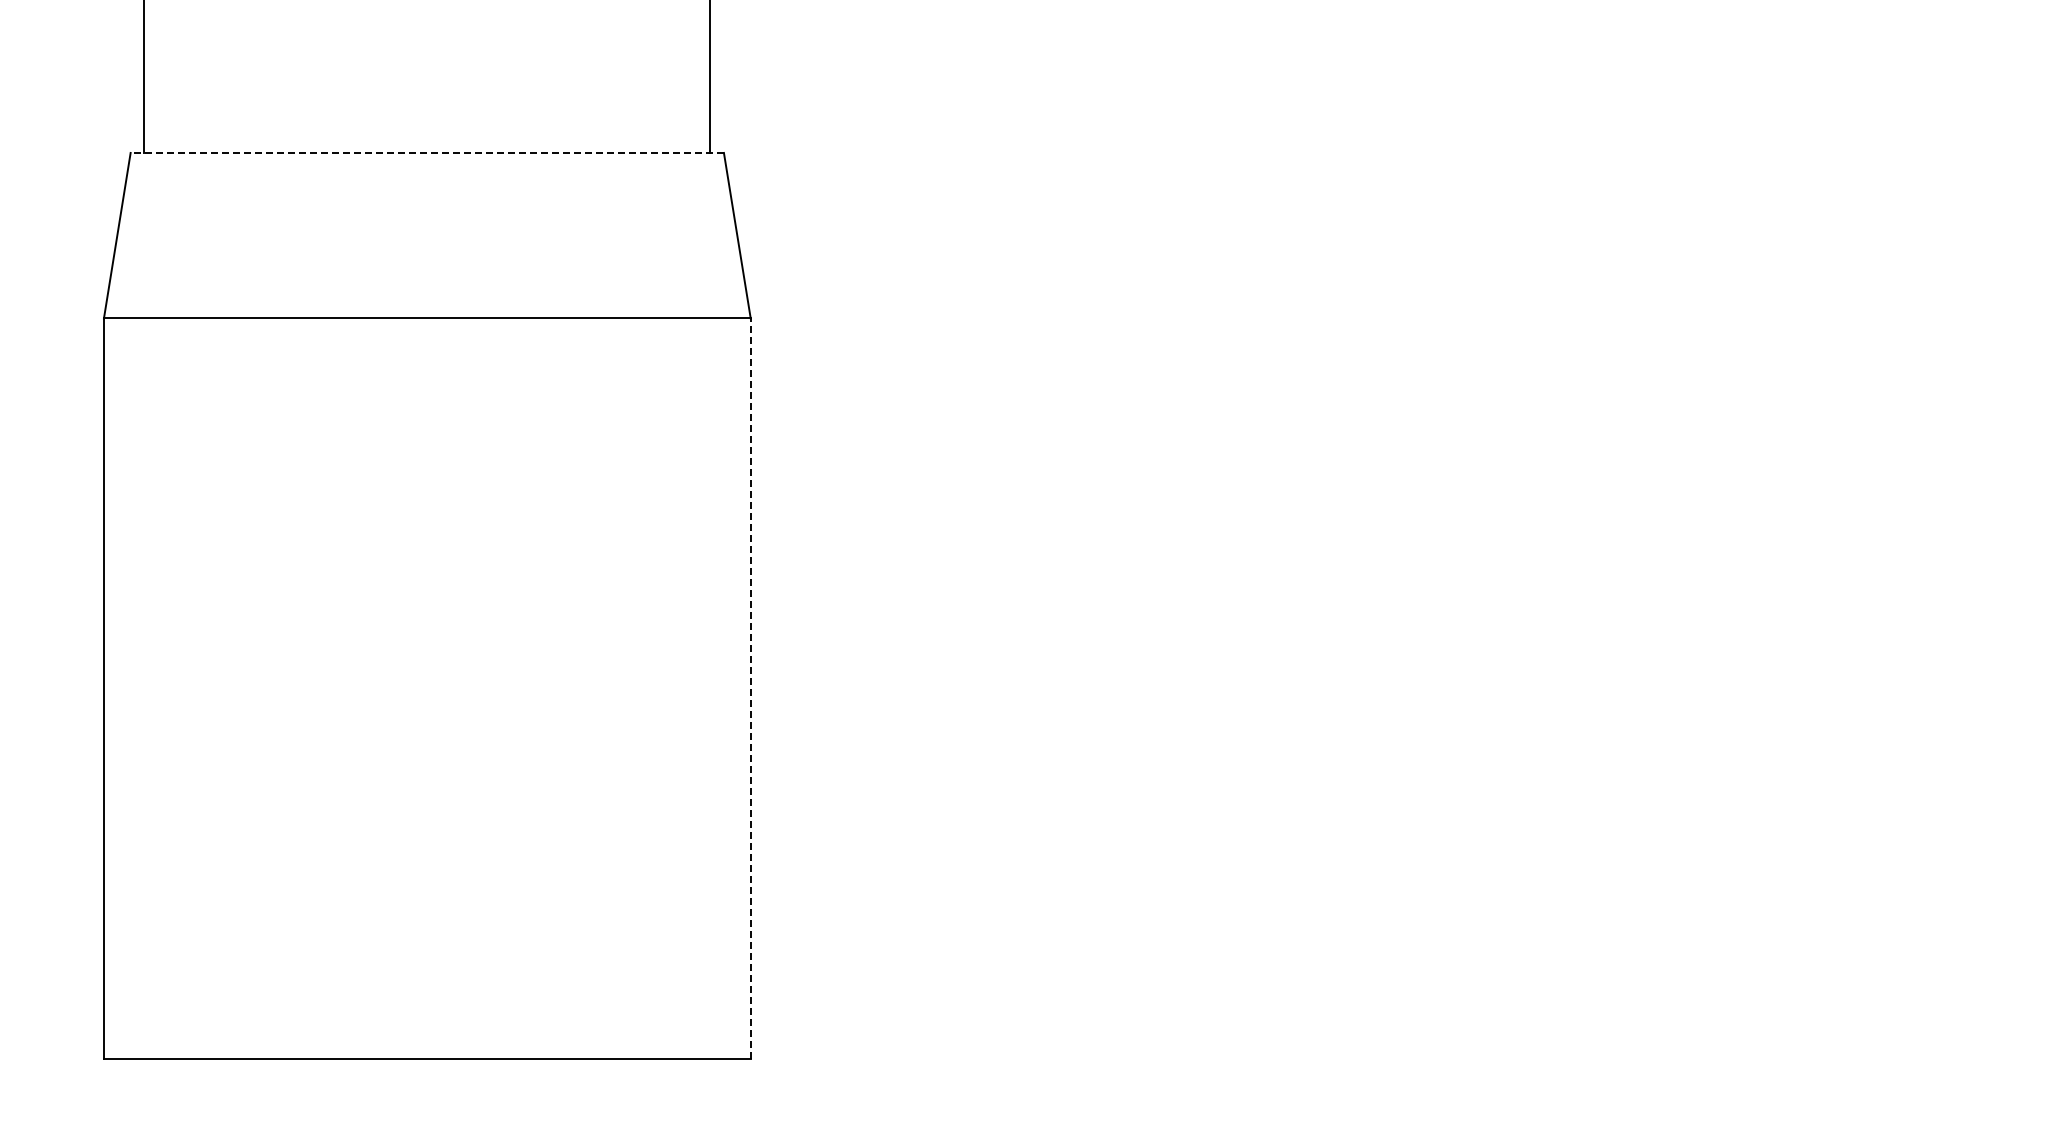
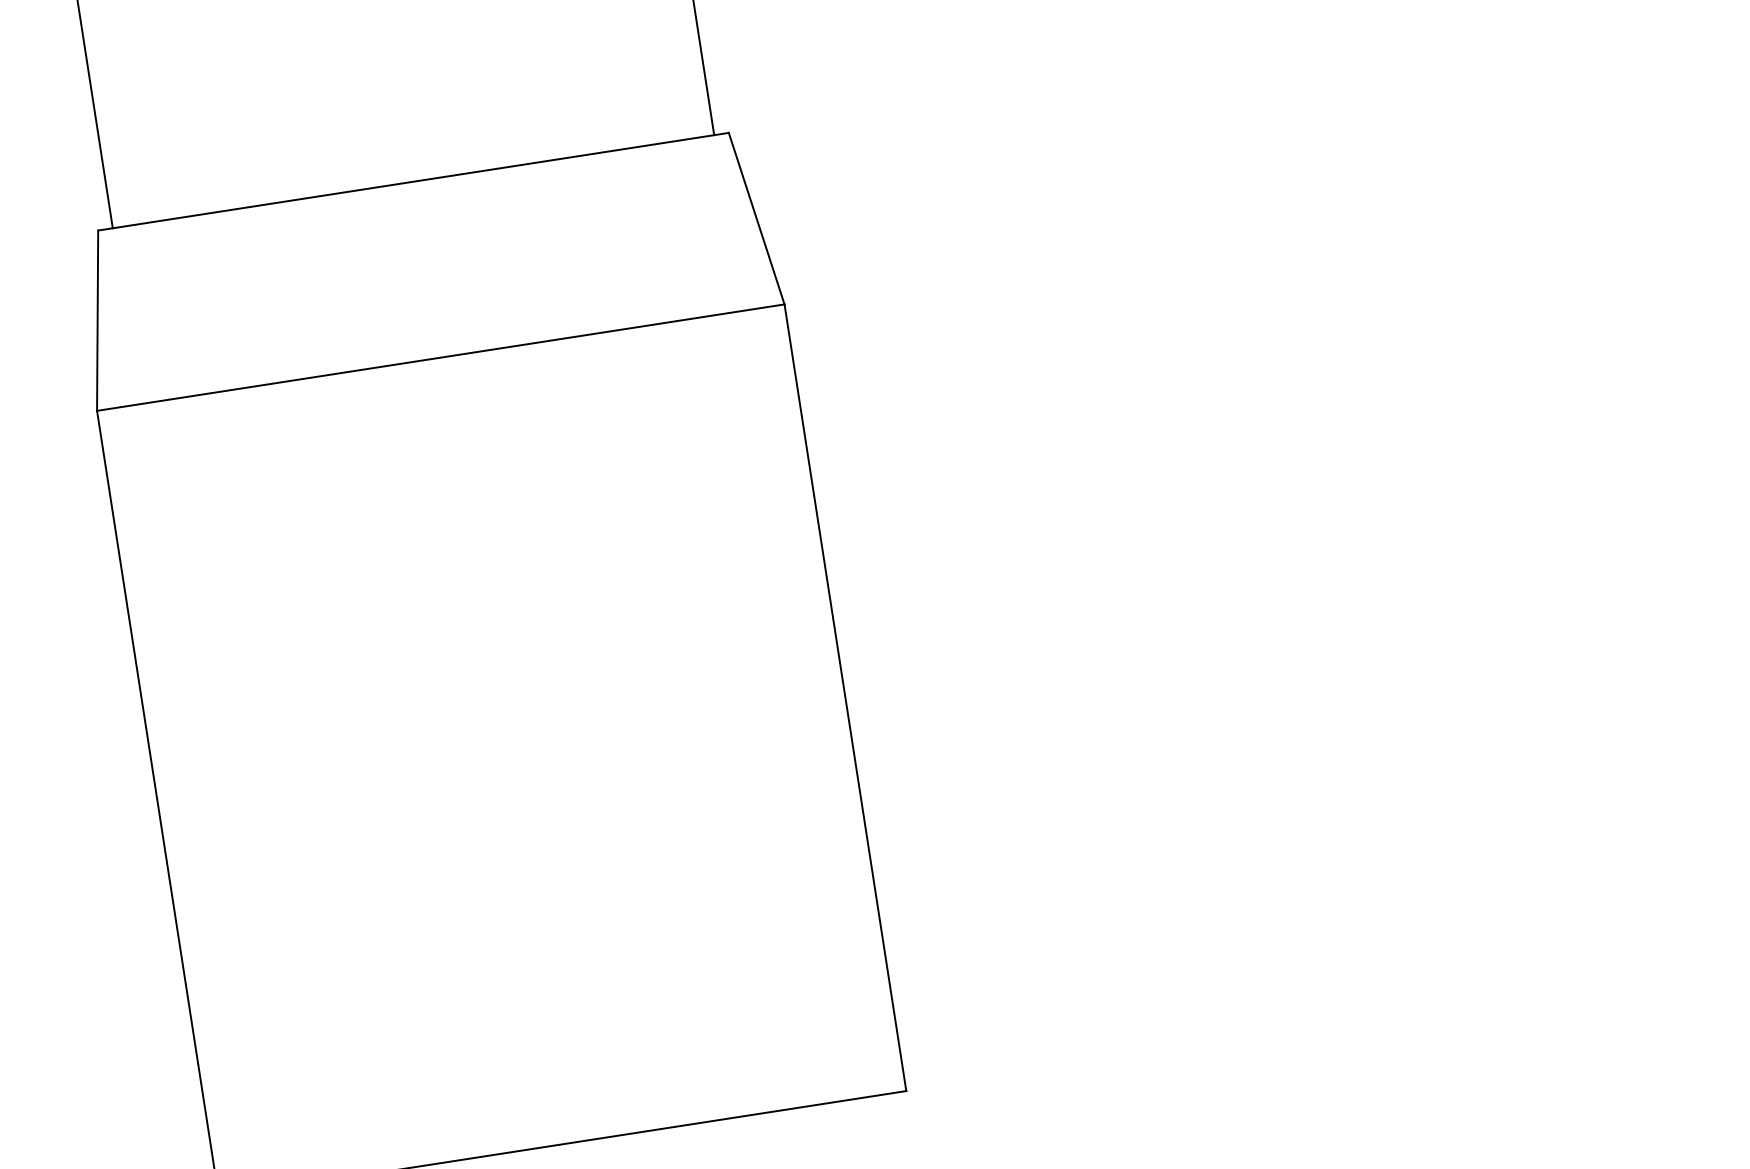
line: (427, 152) -> (413, 181), dashed -> solid
line: (750, 688) -> (845, 697), dashed -> solid

